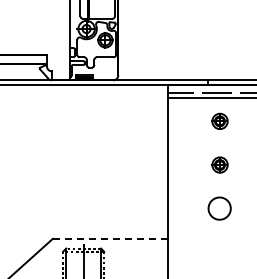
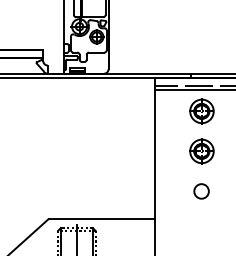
part: (219, 121) -> (201, 111), size x1.67
part: (219, 165) -> (201, 151), size x1.67
circle: (219, 208) -> (201, 191), size x0.71
line: (110, 239) -> (101, 219), dashed -> solid

